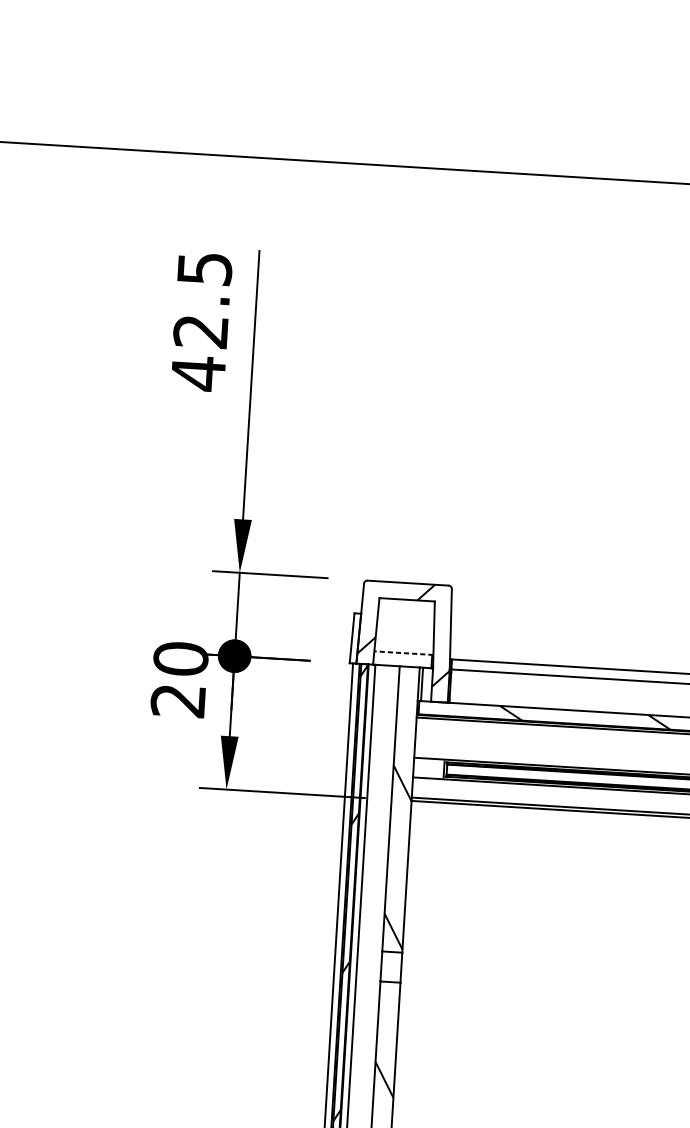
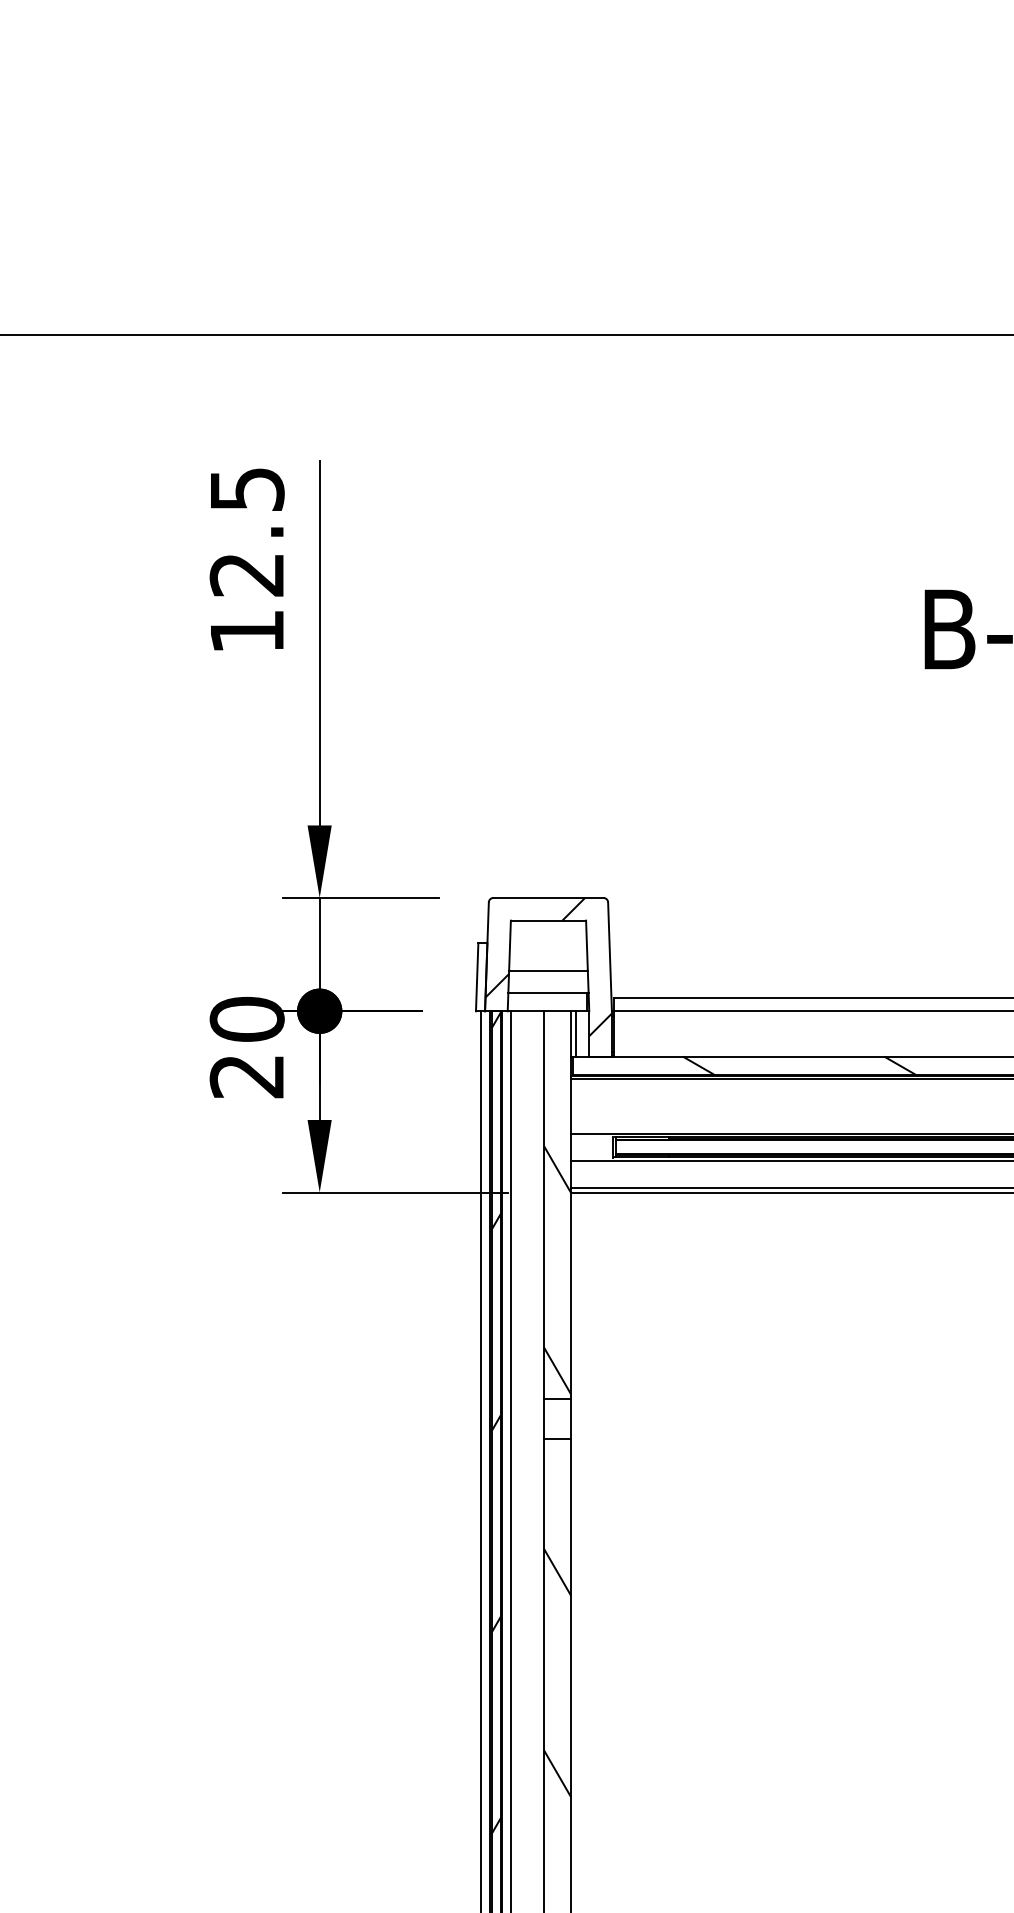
text: (198, 373) -> (247, 631), 42.5 -> 12.5
line: (404, 636) -> (548, 970), added
line: (403, 653) -> (547, 993), dashed -> solid

